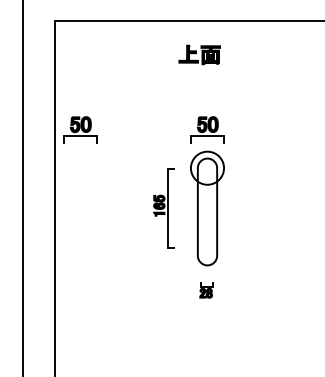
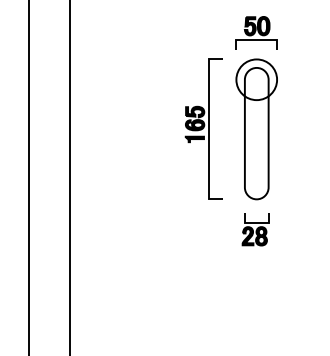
part: (80, 129) -> (100, 32), removed
part: (163, 208) -> (202, 129), size x1.43
part: (206, 289) -> (255, 228), size x1.67

